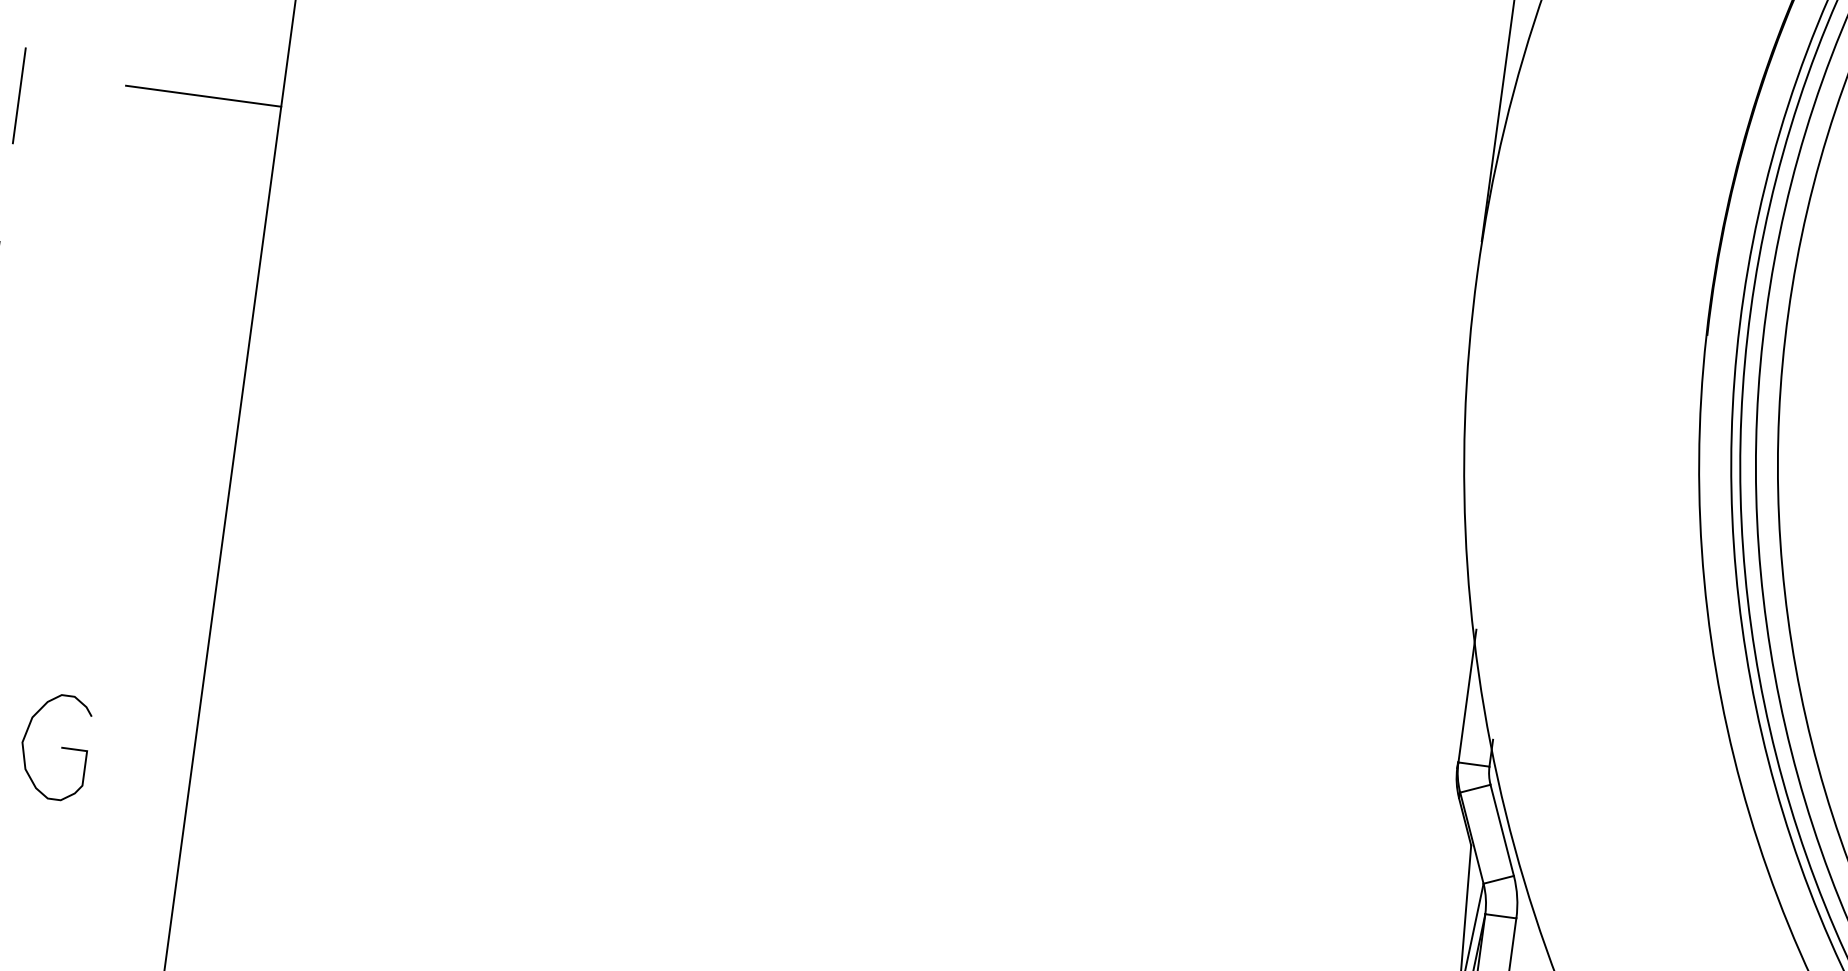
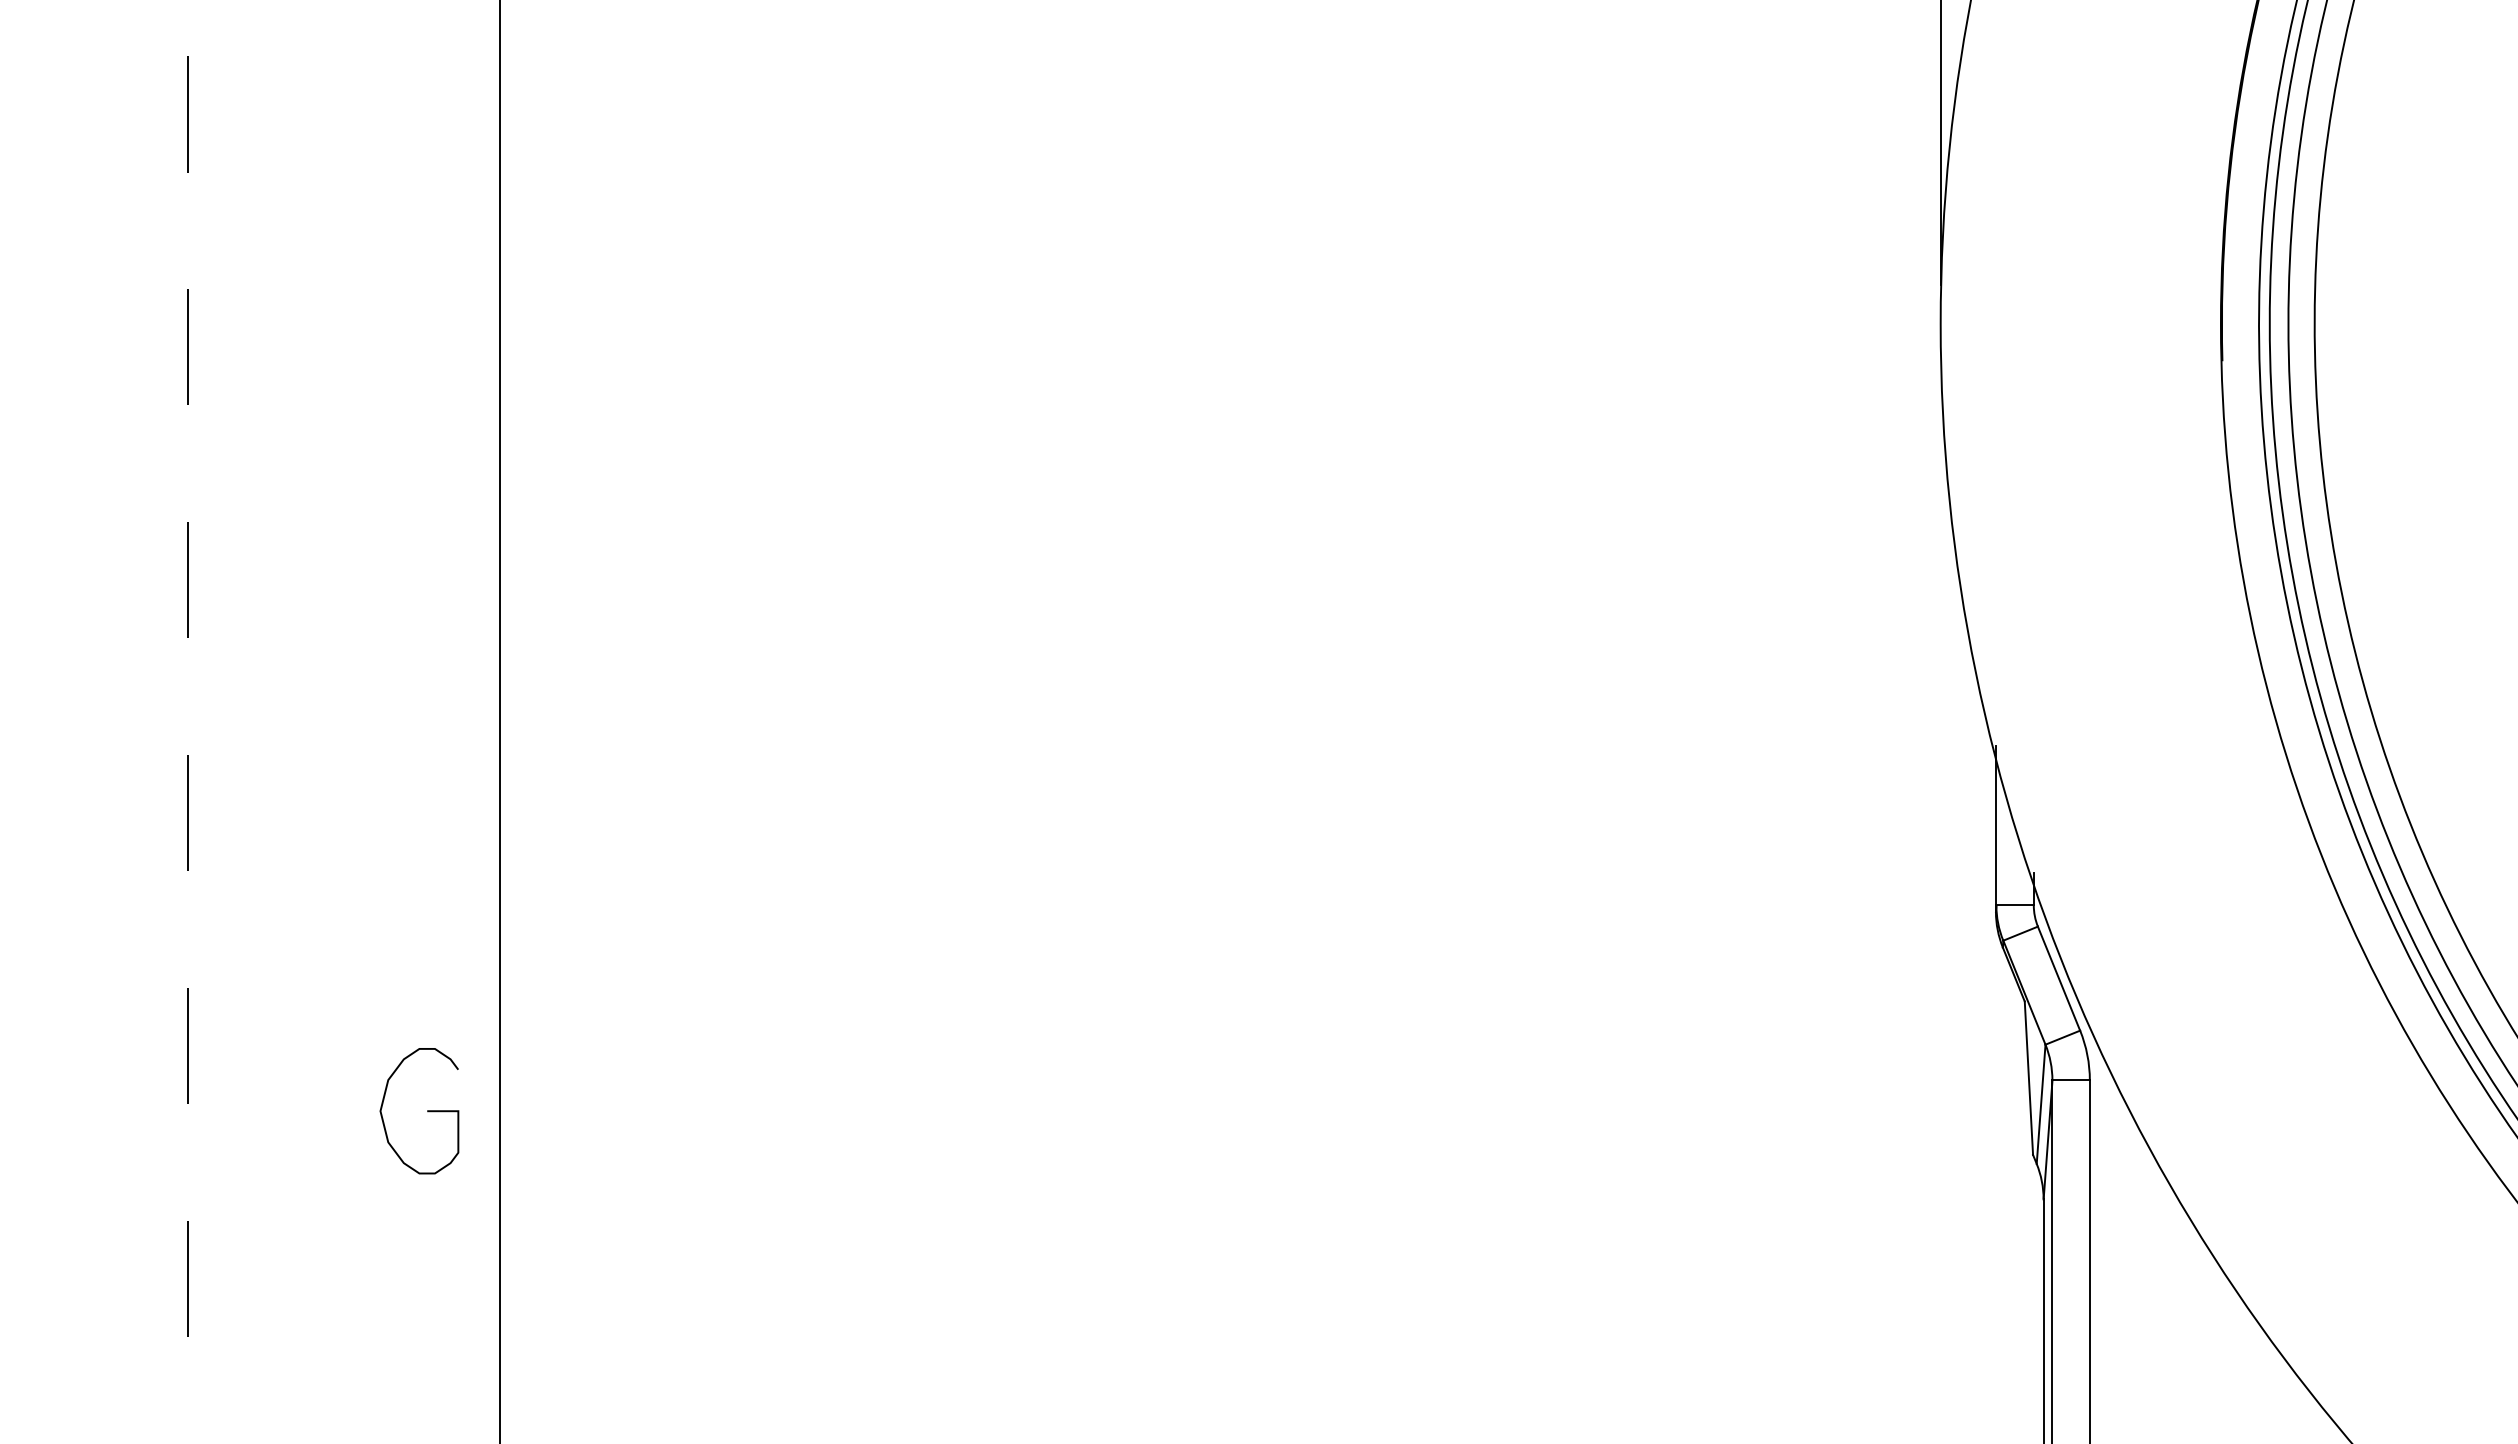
line: (203, 96) -> (406, 318), removed
curve: (61, 747) -> (427, 1111), moved

